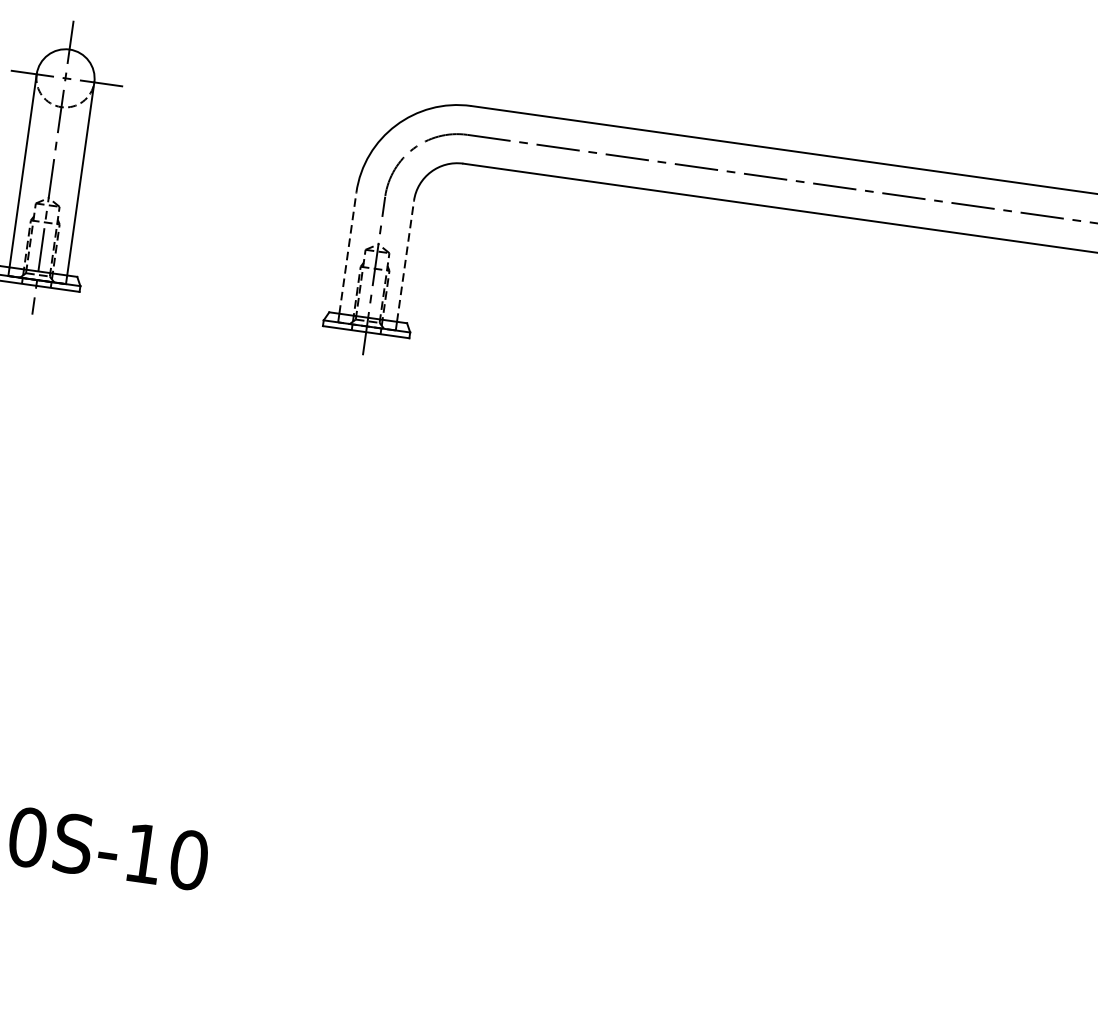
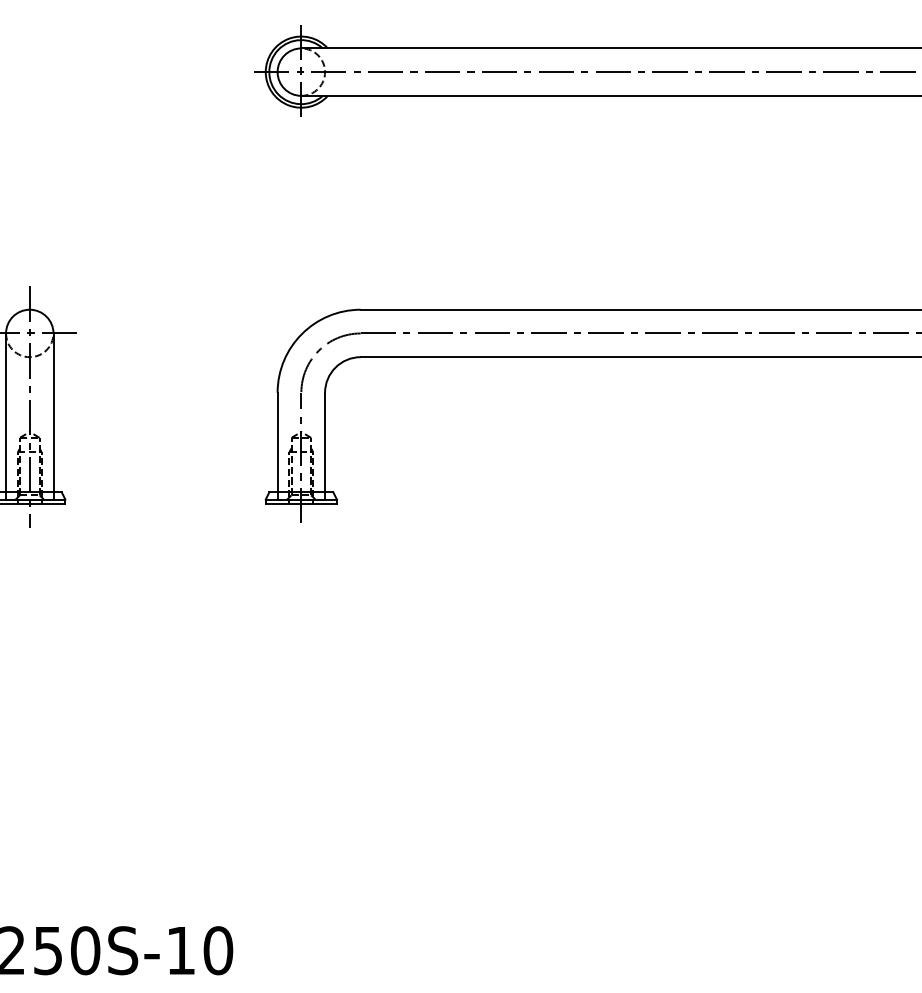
line: (347, 253) -> (277, 442), dashed -> solid
line: (406, 261) -> (325, 442), dashed -> solid

